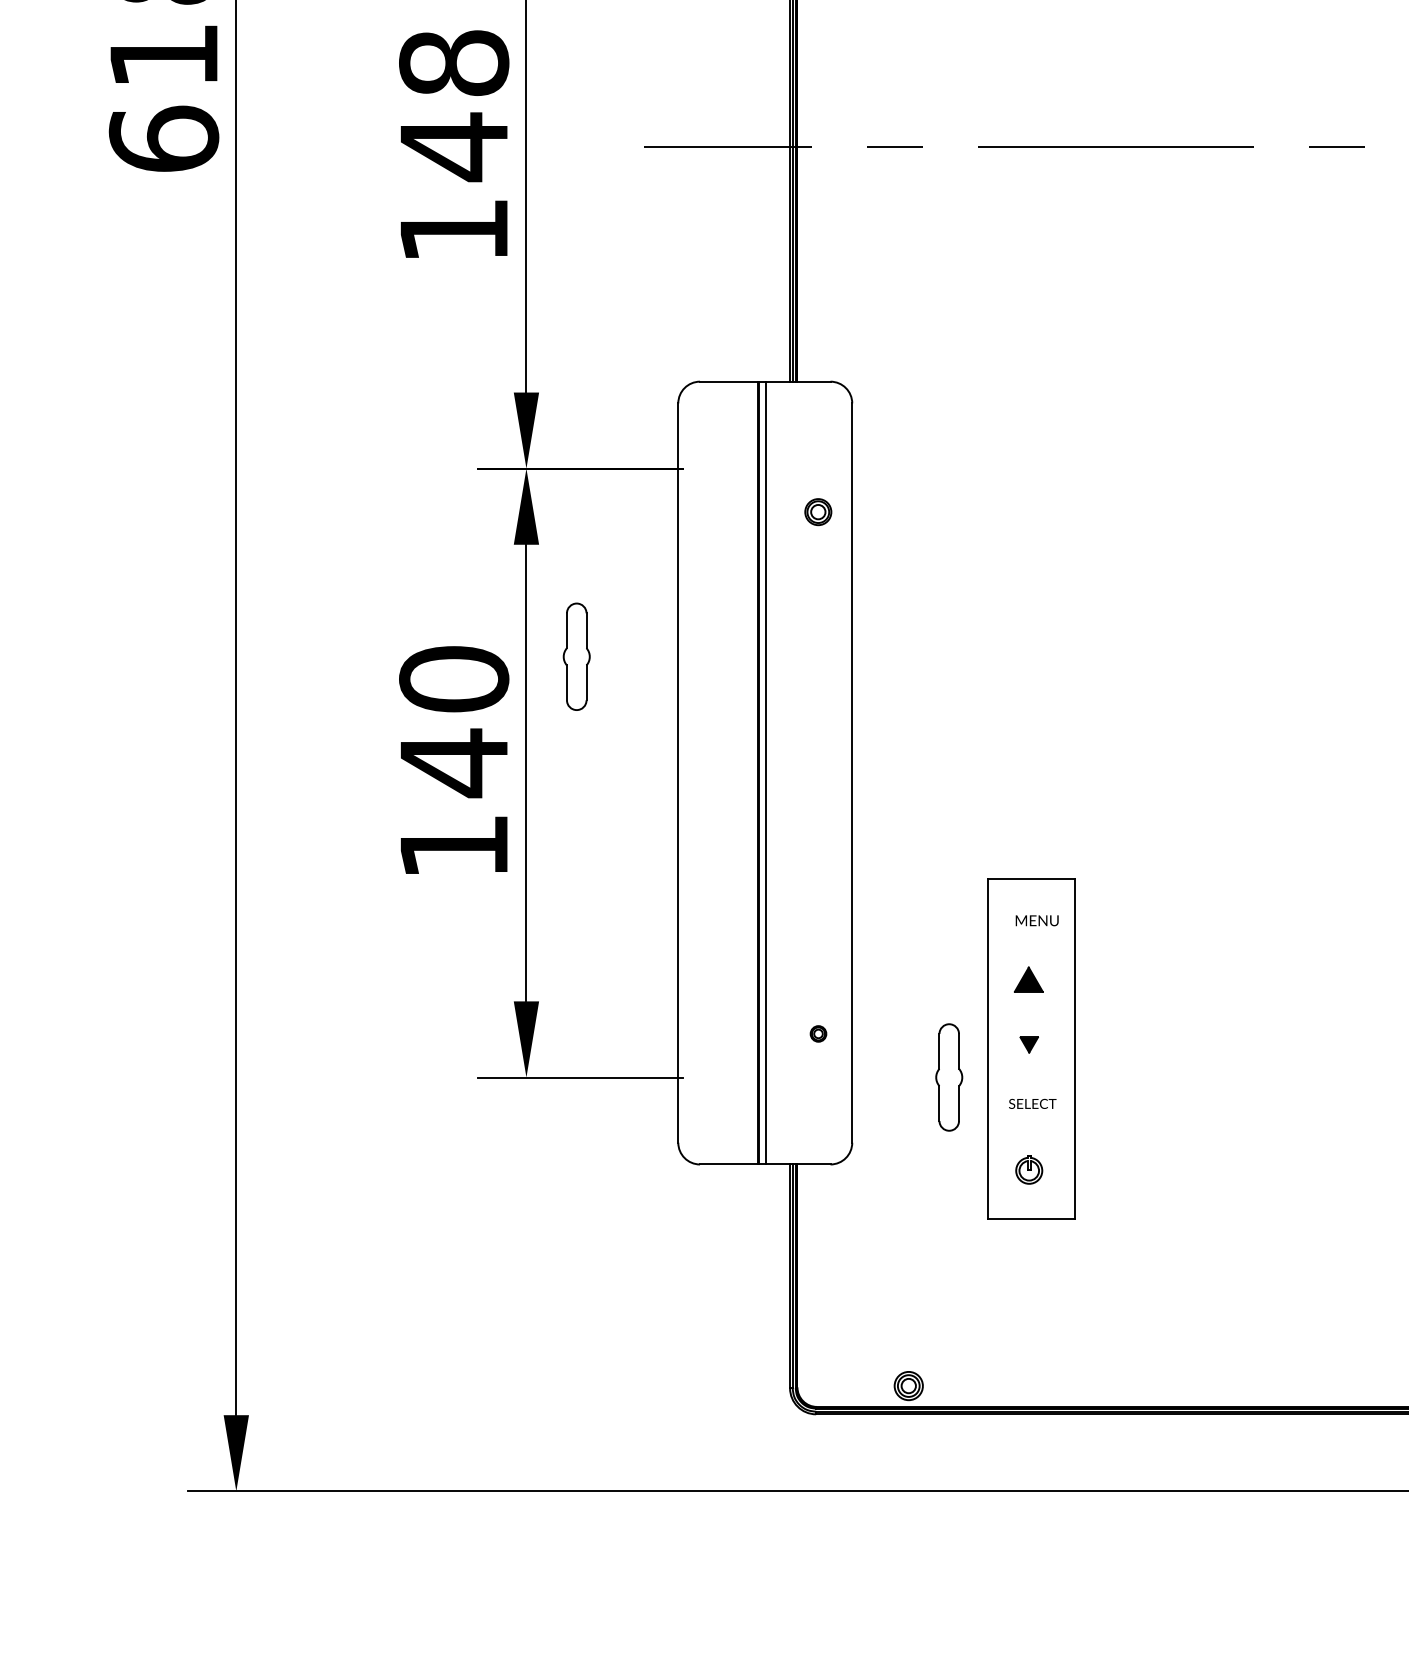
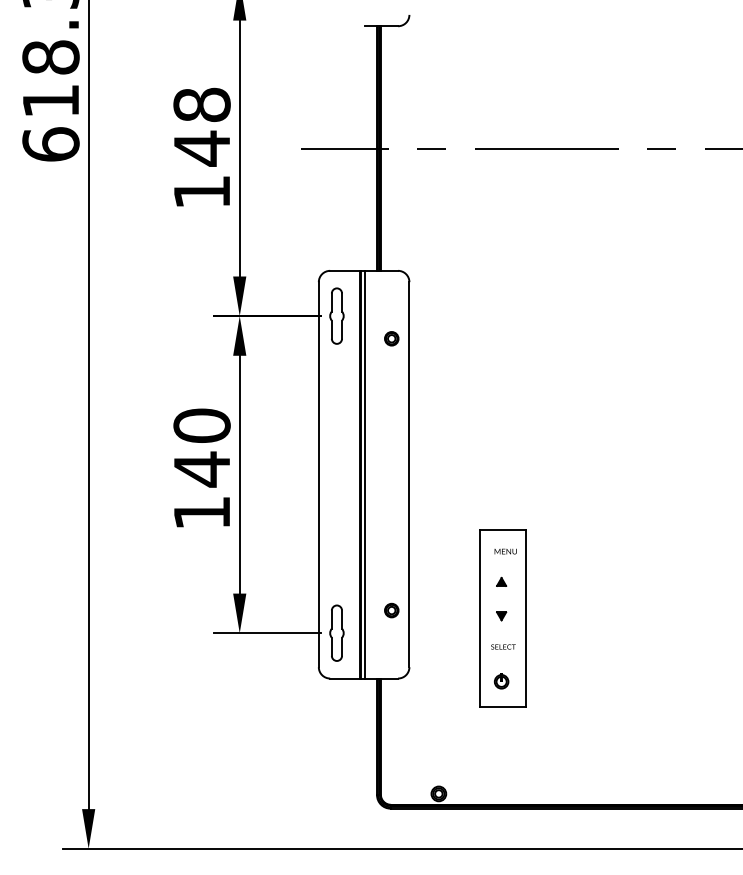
part: (575, 655) -> (336, 315), moved
part: (1029, 978) -> (501, 581), size x0.62
part: (817, 1033) -> (391, 610), size x1.67
part: (948, 1076) -> (336, 632), moved

